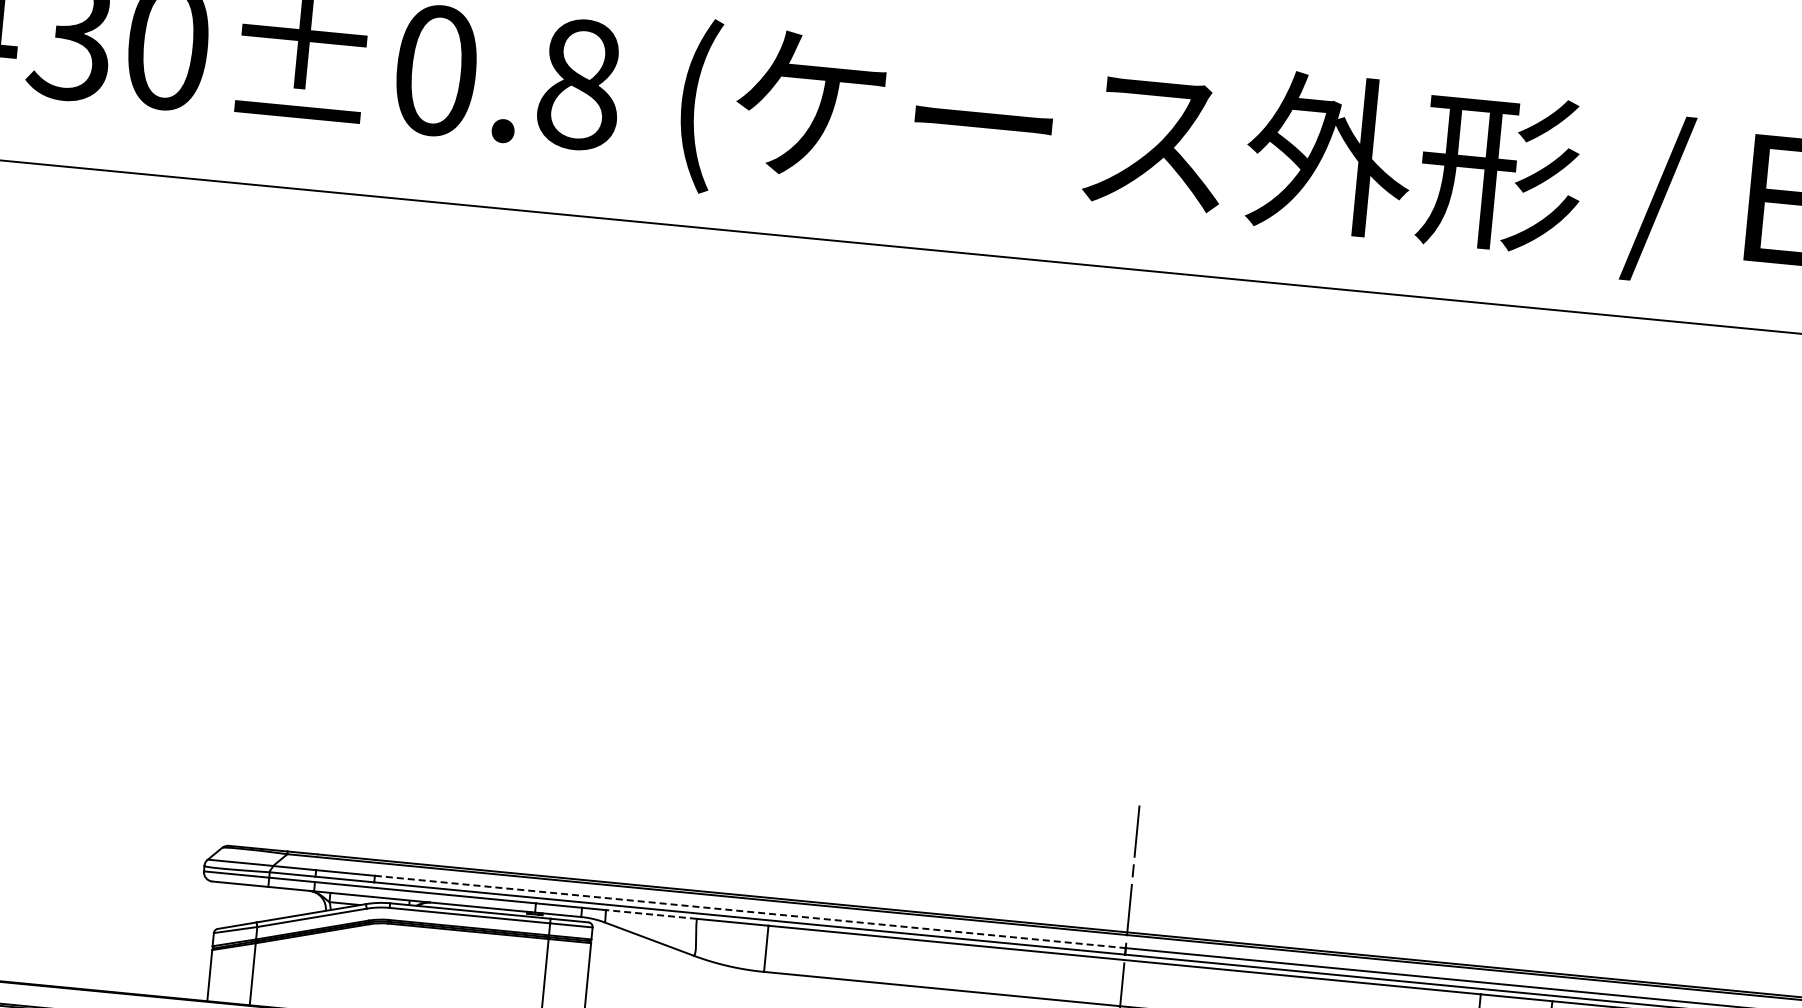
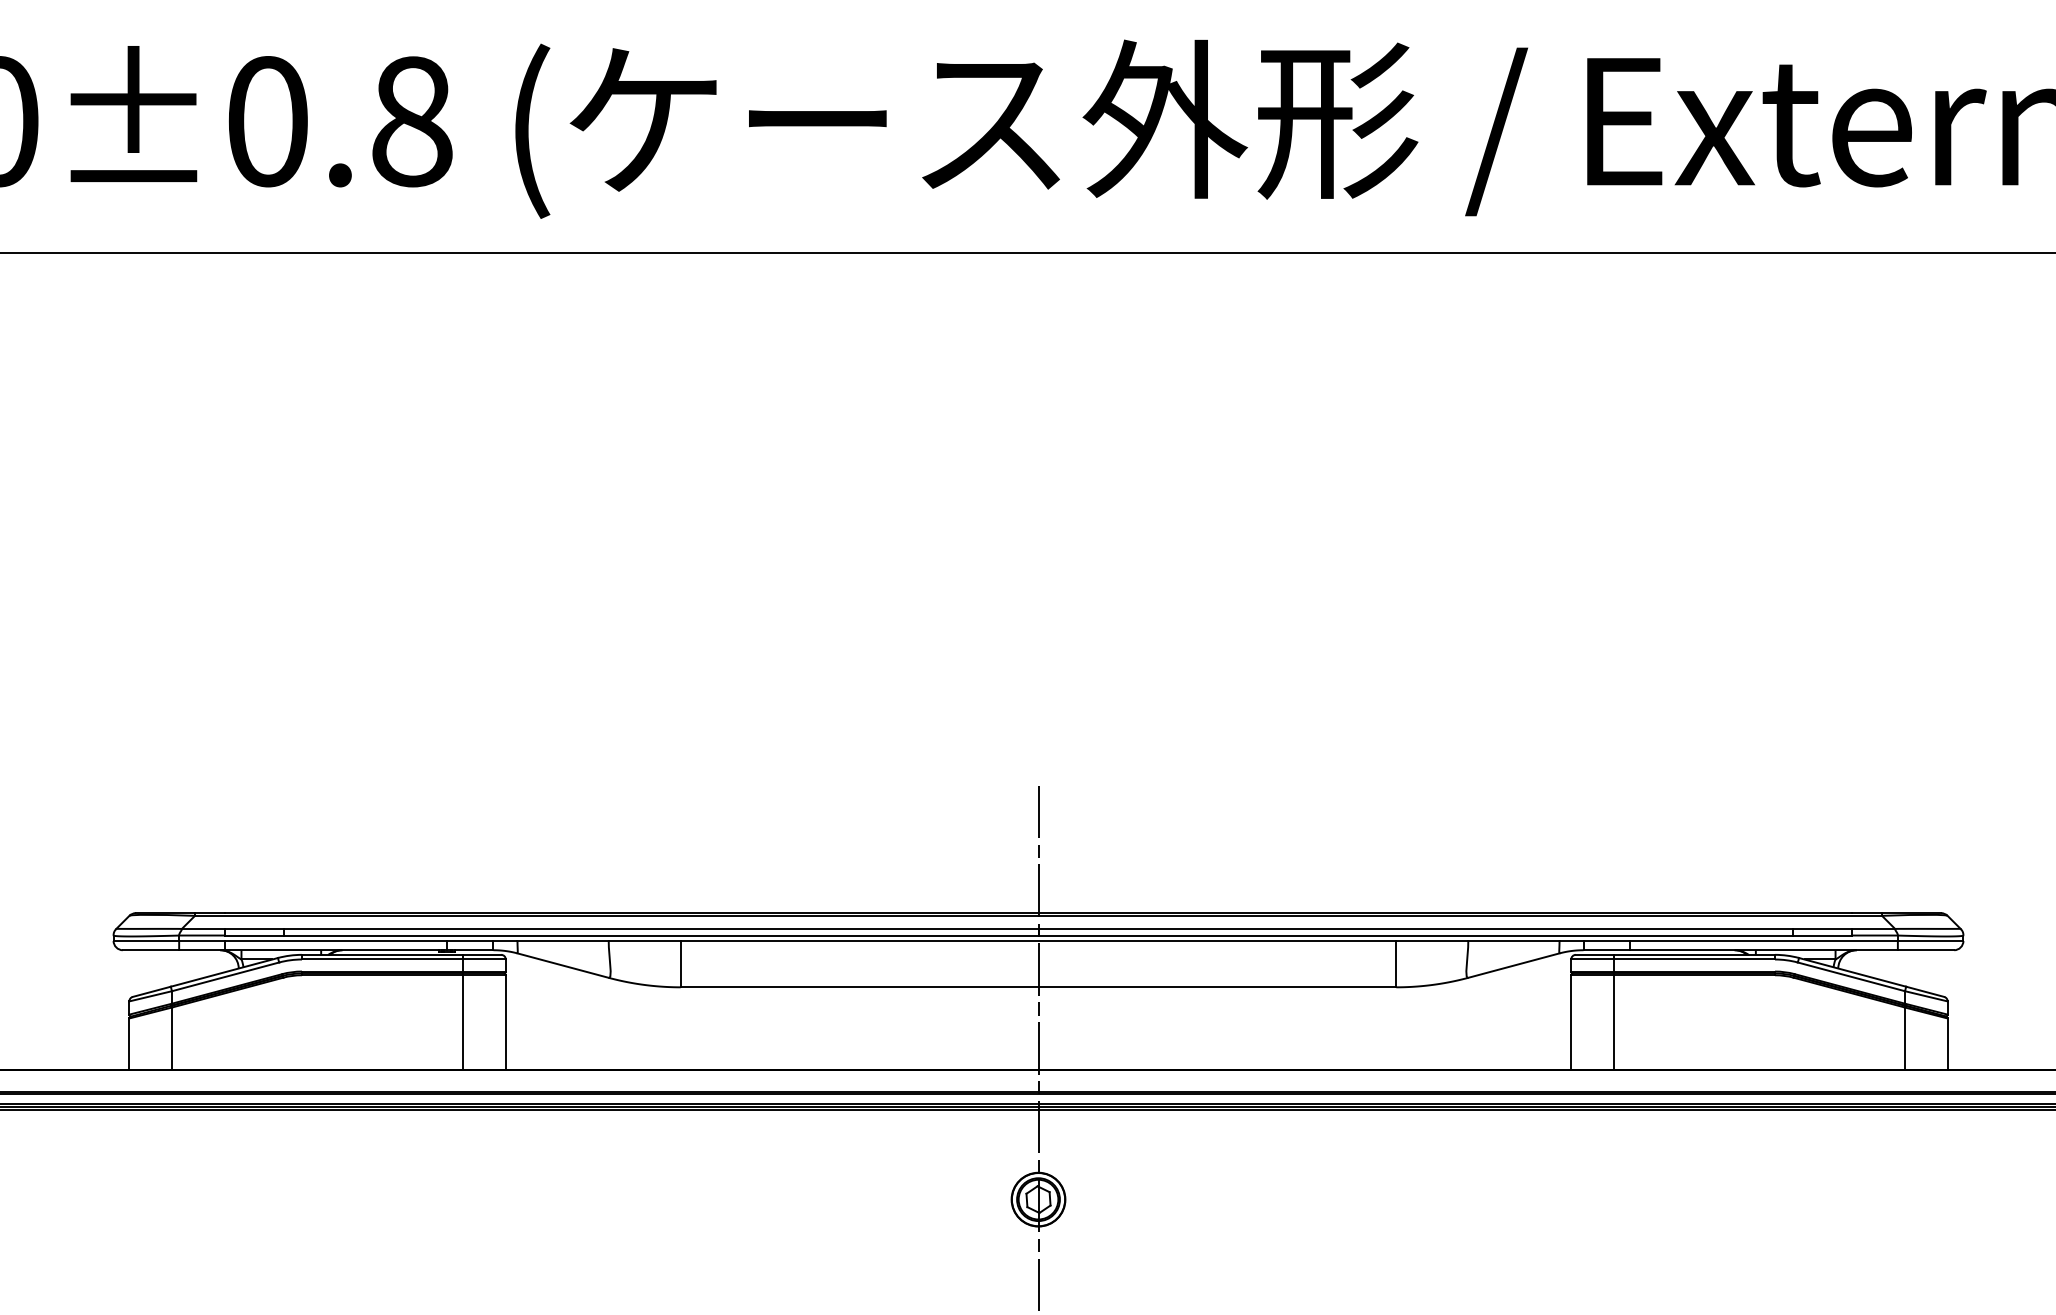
line: (750, 911) -> (661, 928), dashed -> solid
line: (651, 914) -> (563, 940), dashed -> solid

